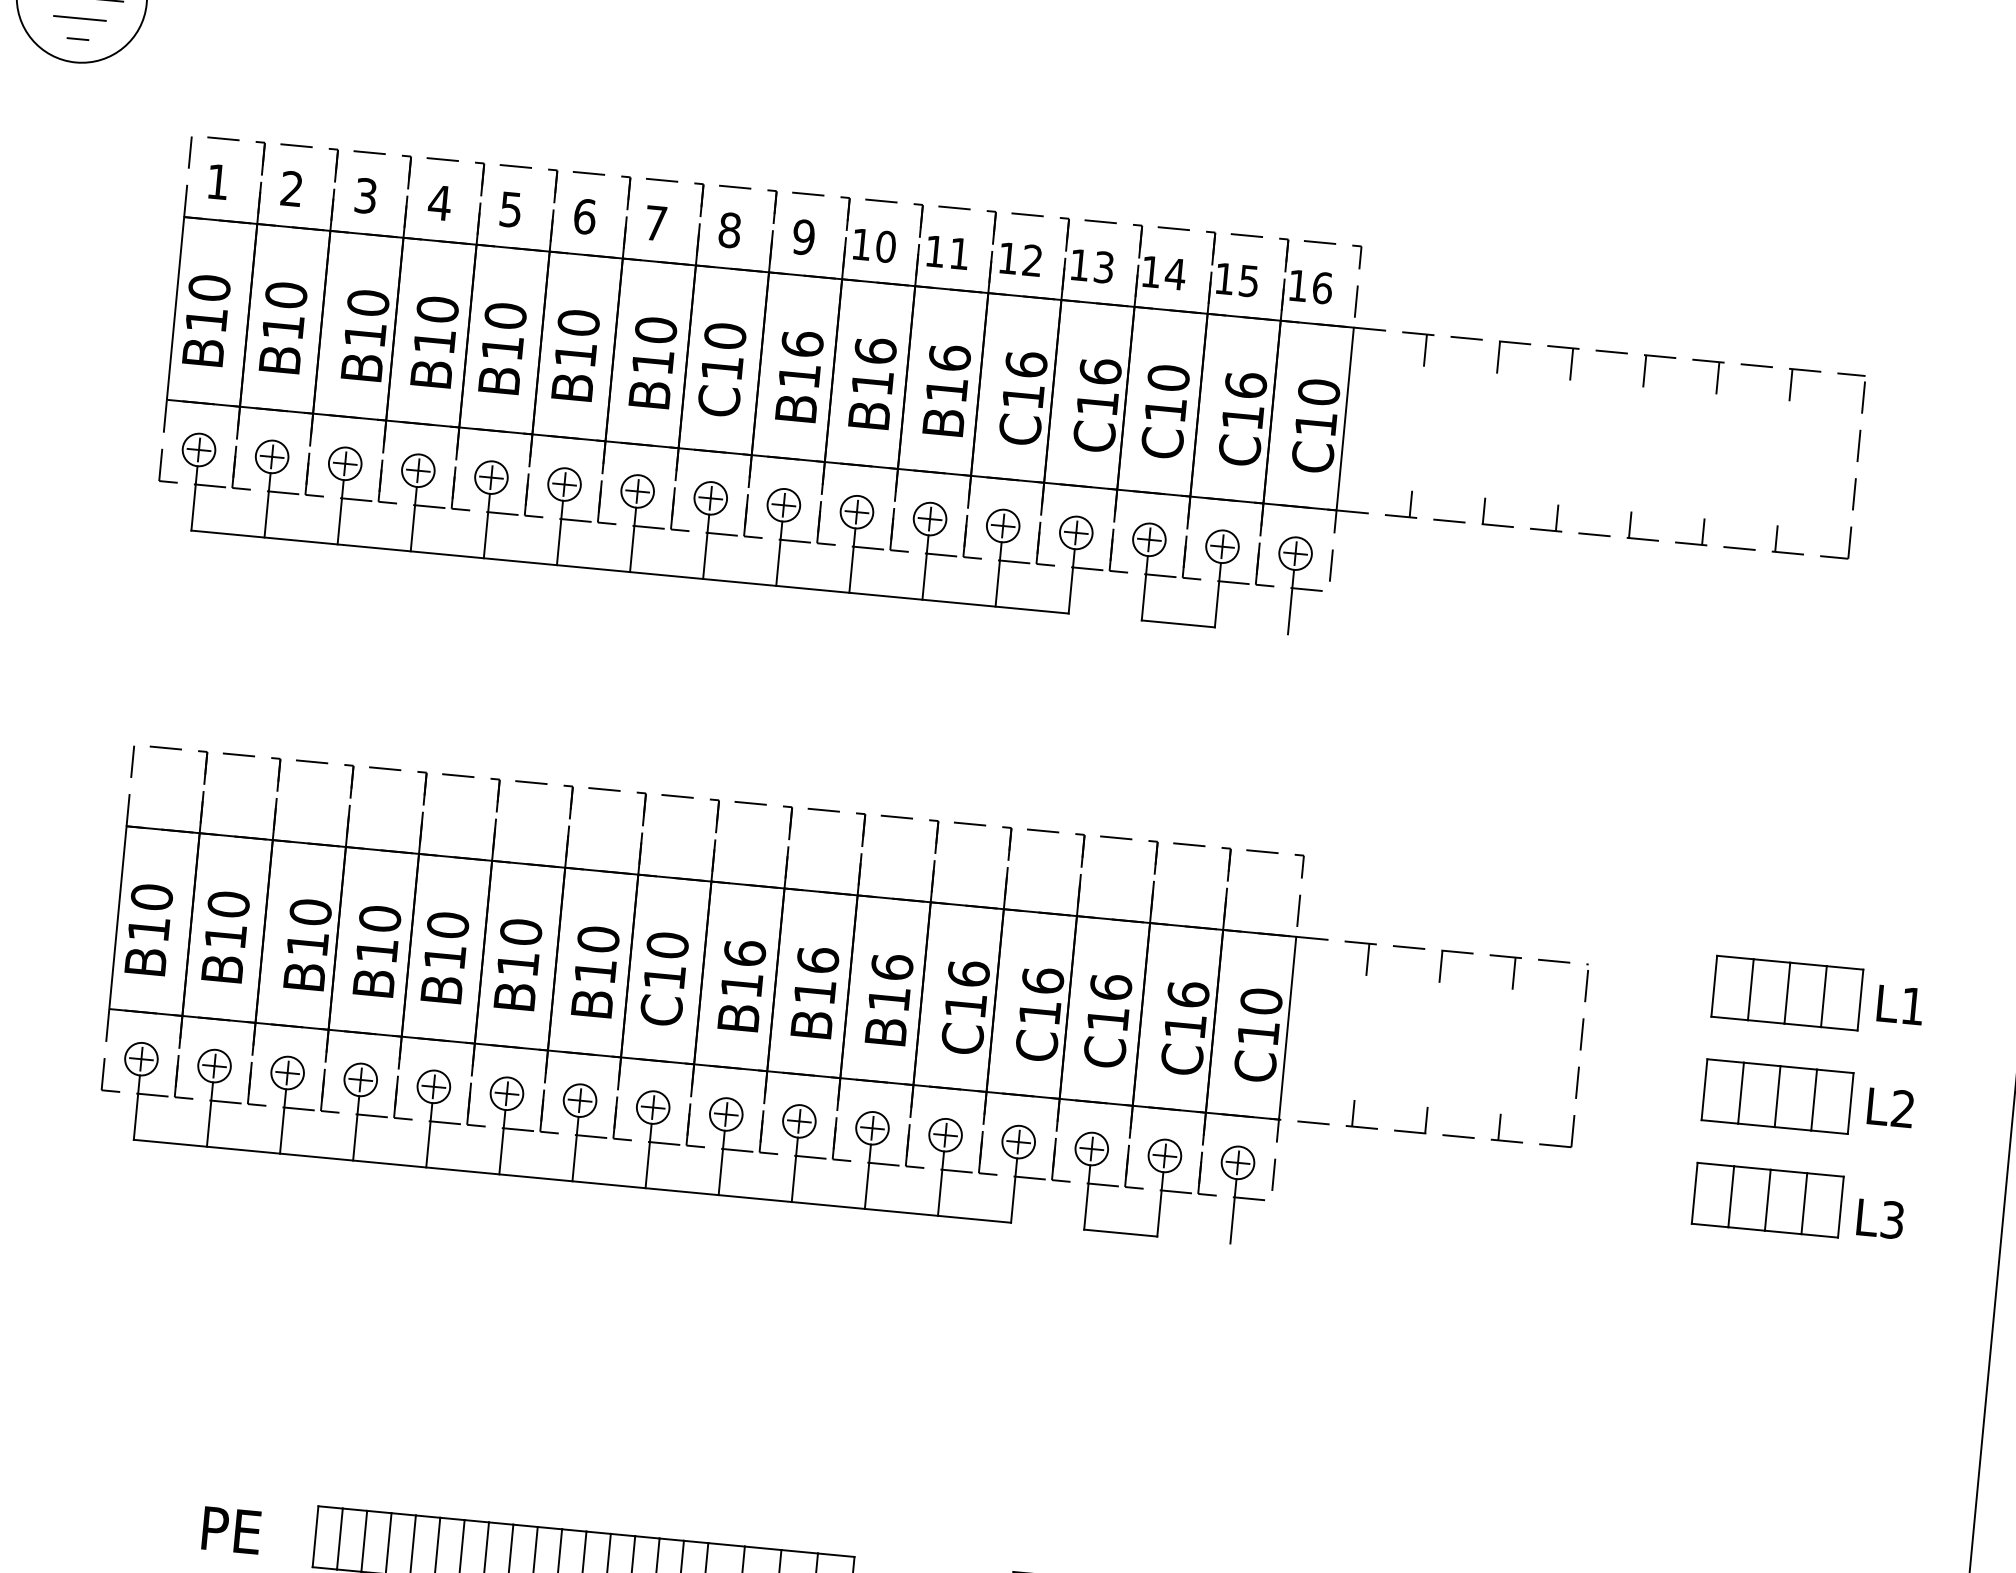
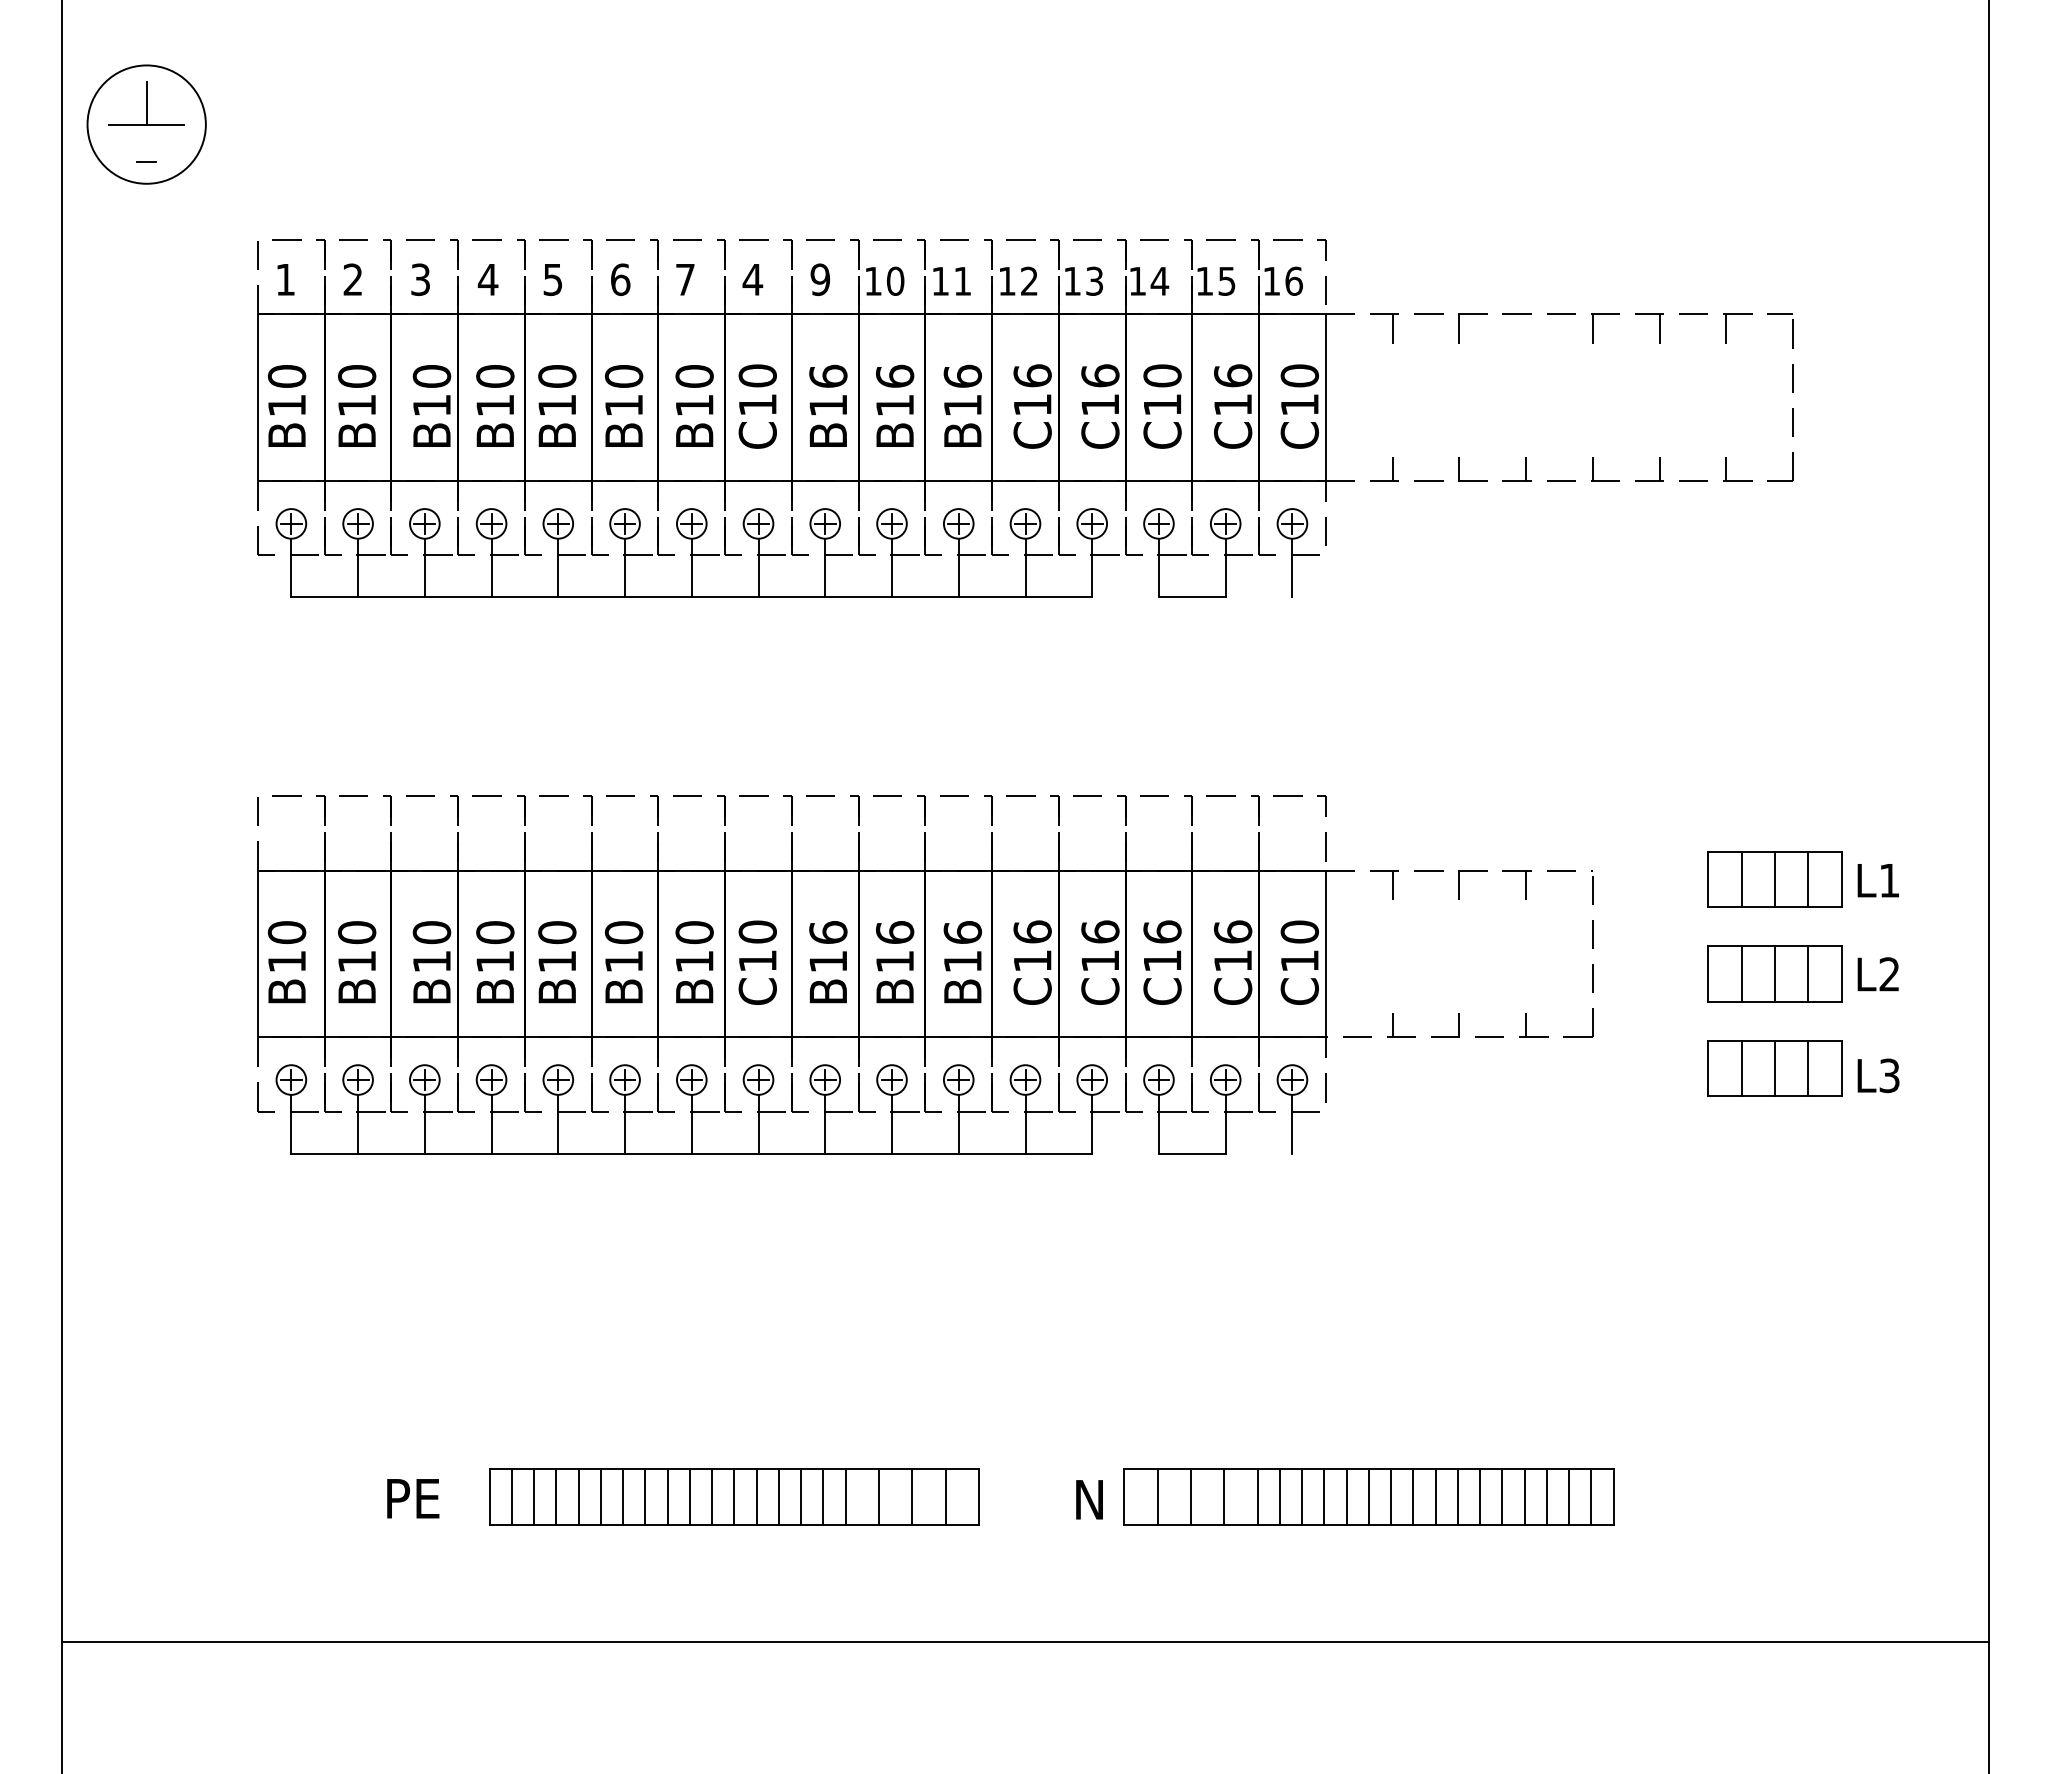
line: (79, 18) -> (146, 143), removed
text: (729, 230) -> (752, 279), 8 -> 4
line: (1572, 363) -> (1526, 328), removed

